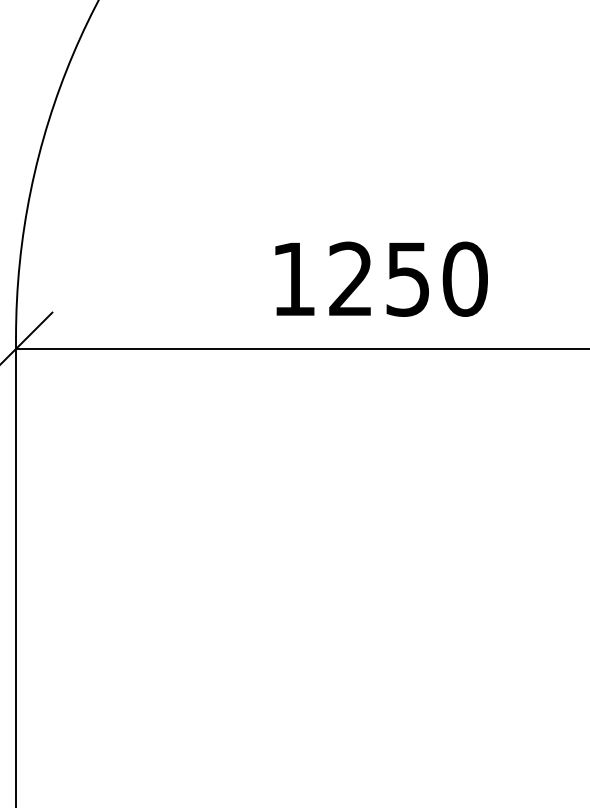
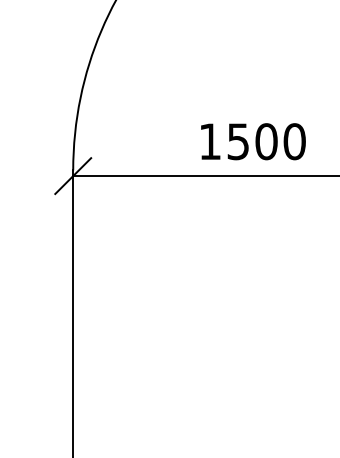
text: (379, 278) -> (252, 141), 1250 -> 1500

